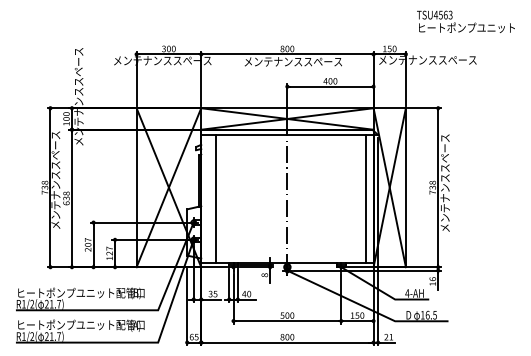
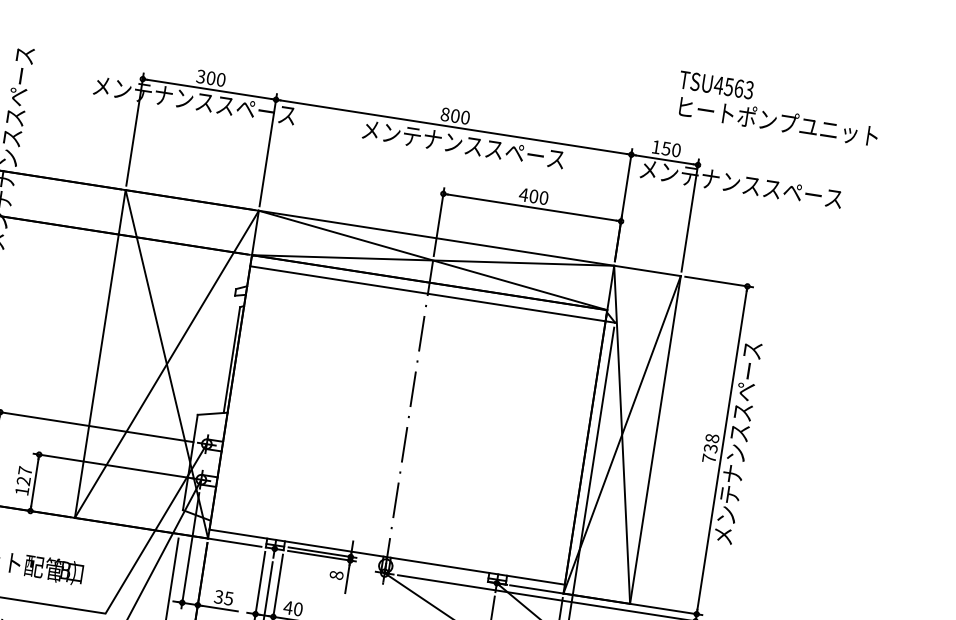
text: (465, 21) -> (777, 108), moved
line: (216, 198) -> (261, 401), removed
line: (366, 198) -> (570, 449), removed

